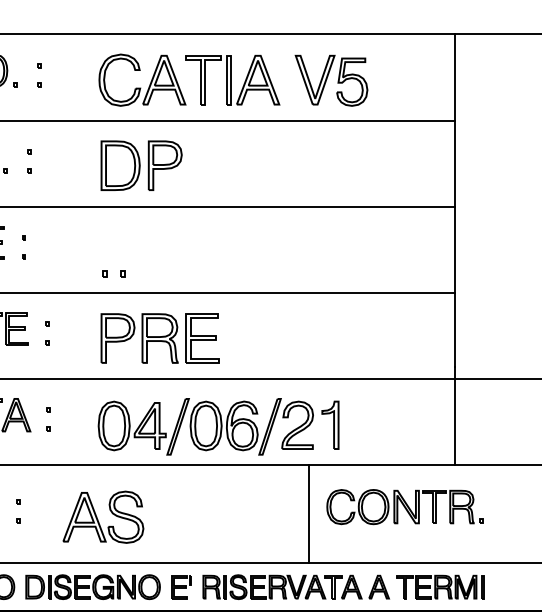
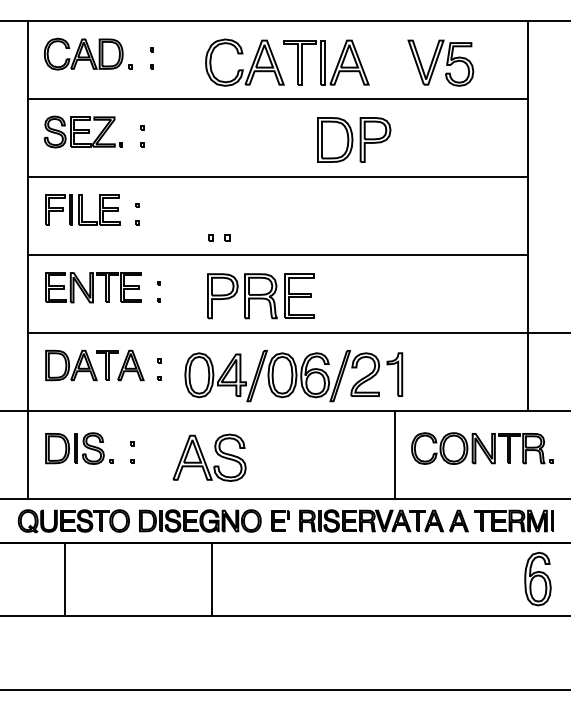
part: (331, 80) -> (440, 62), moved
part: (141, 165) -> (354, 139), moved
part: (218, 427) -> (293, 376), moved

